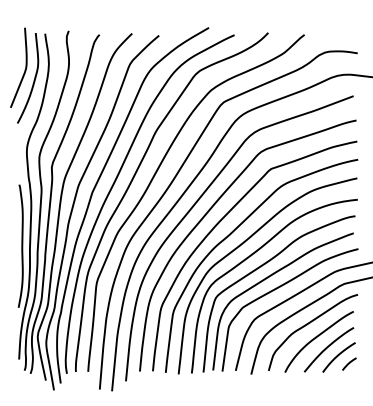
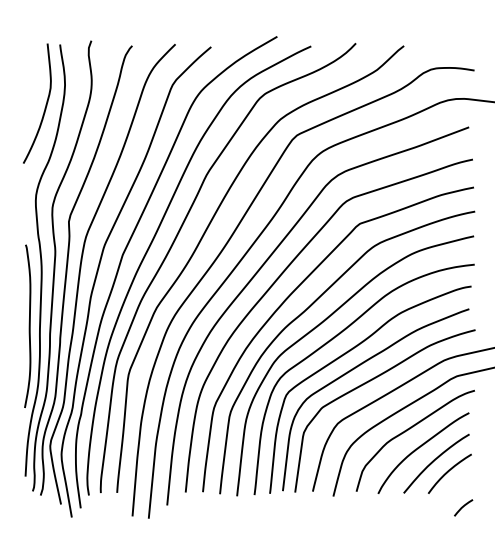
curve: (24, 69) -> (32, 91), removed
line: (349, 363) -> (463, 507), moved

